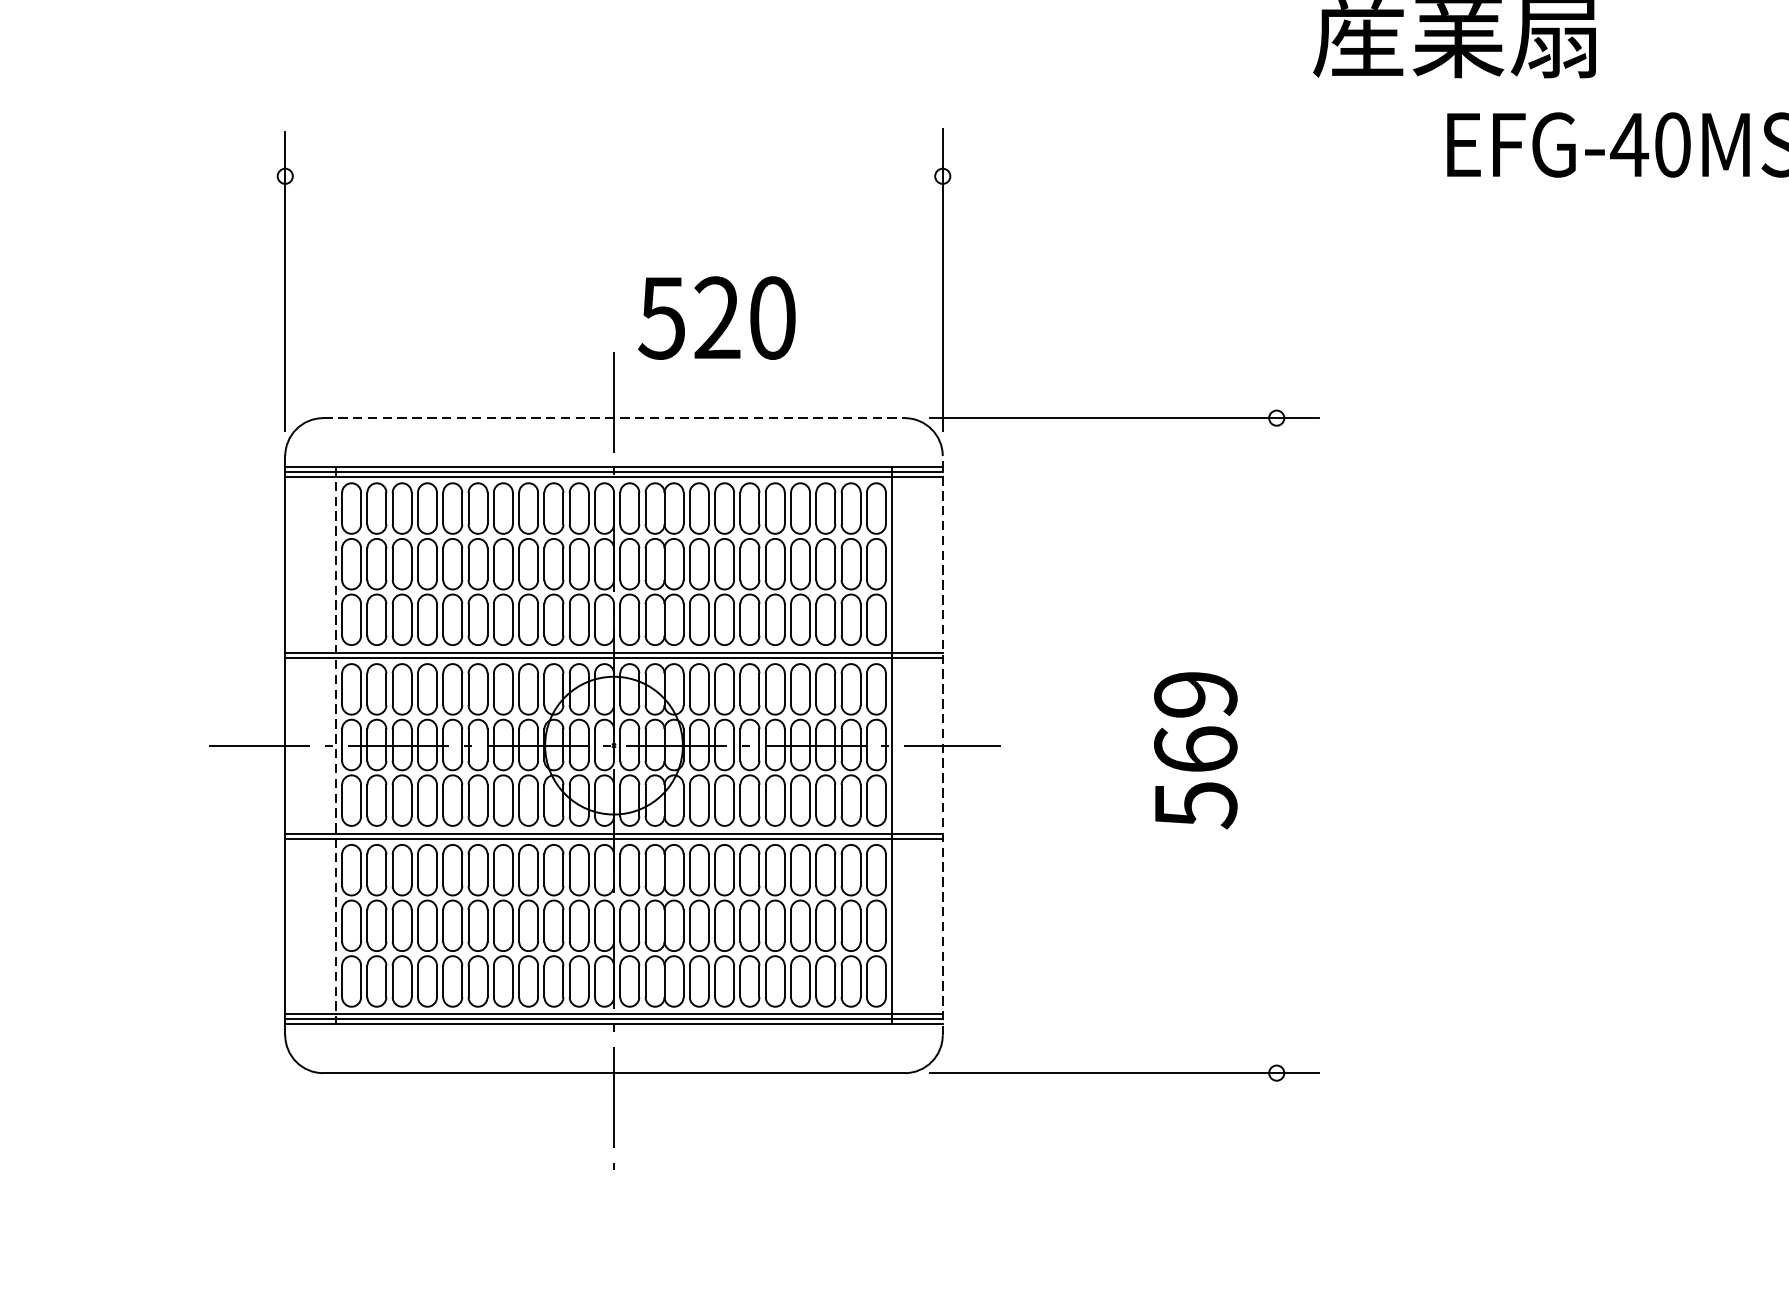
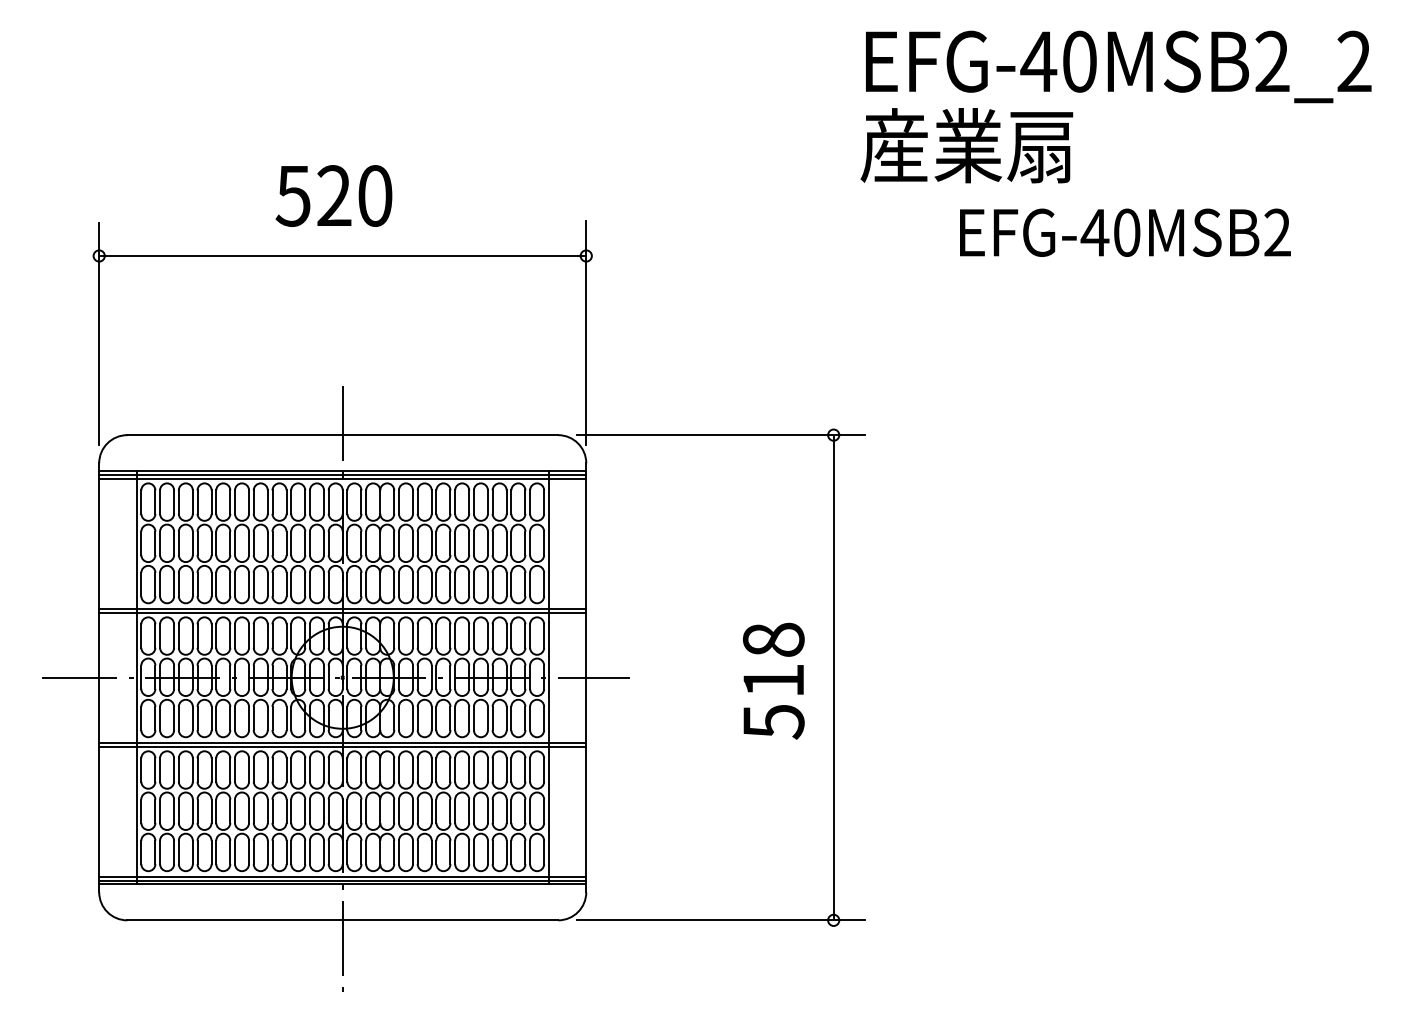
line: (613, 176) -> (342, 256), added
text: (716, 317) -> (333, 195), moved
line: (615, 418) -> (343, 435), dashed -> solid
text: (1195, 720) -> (773, 659), 569 -> 518
line: (335, 745) -> (136, 677), dashed -> solid
line: (943, 745) -> (586, 677), dashed -> solid
line: (1276, 745) -> (833, 677), added

